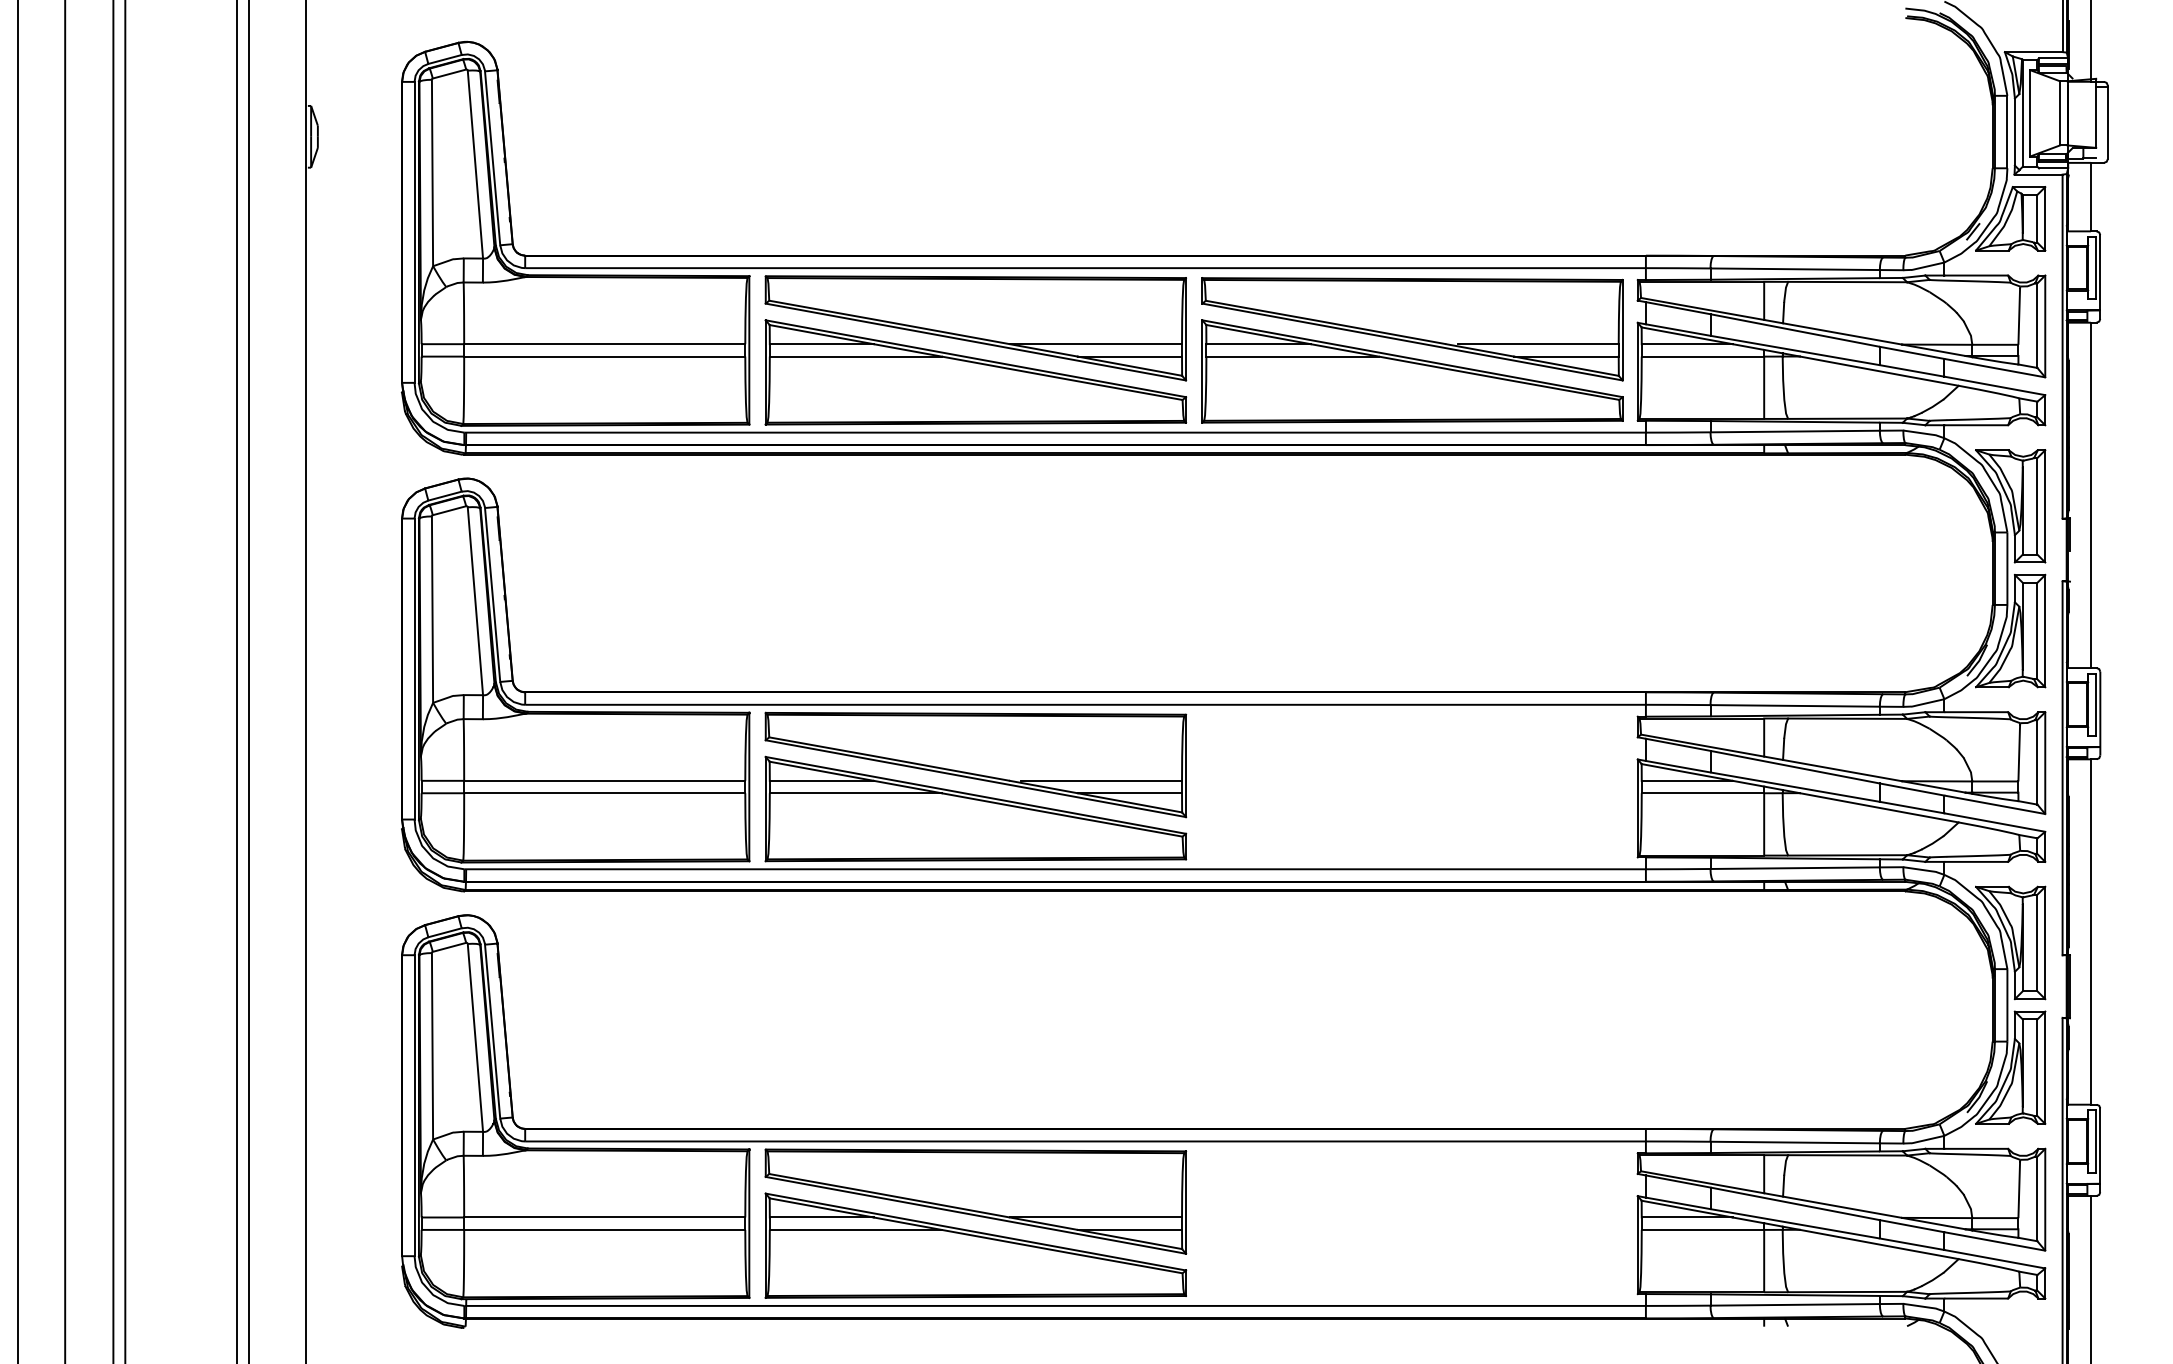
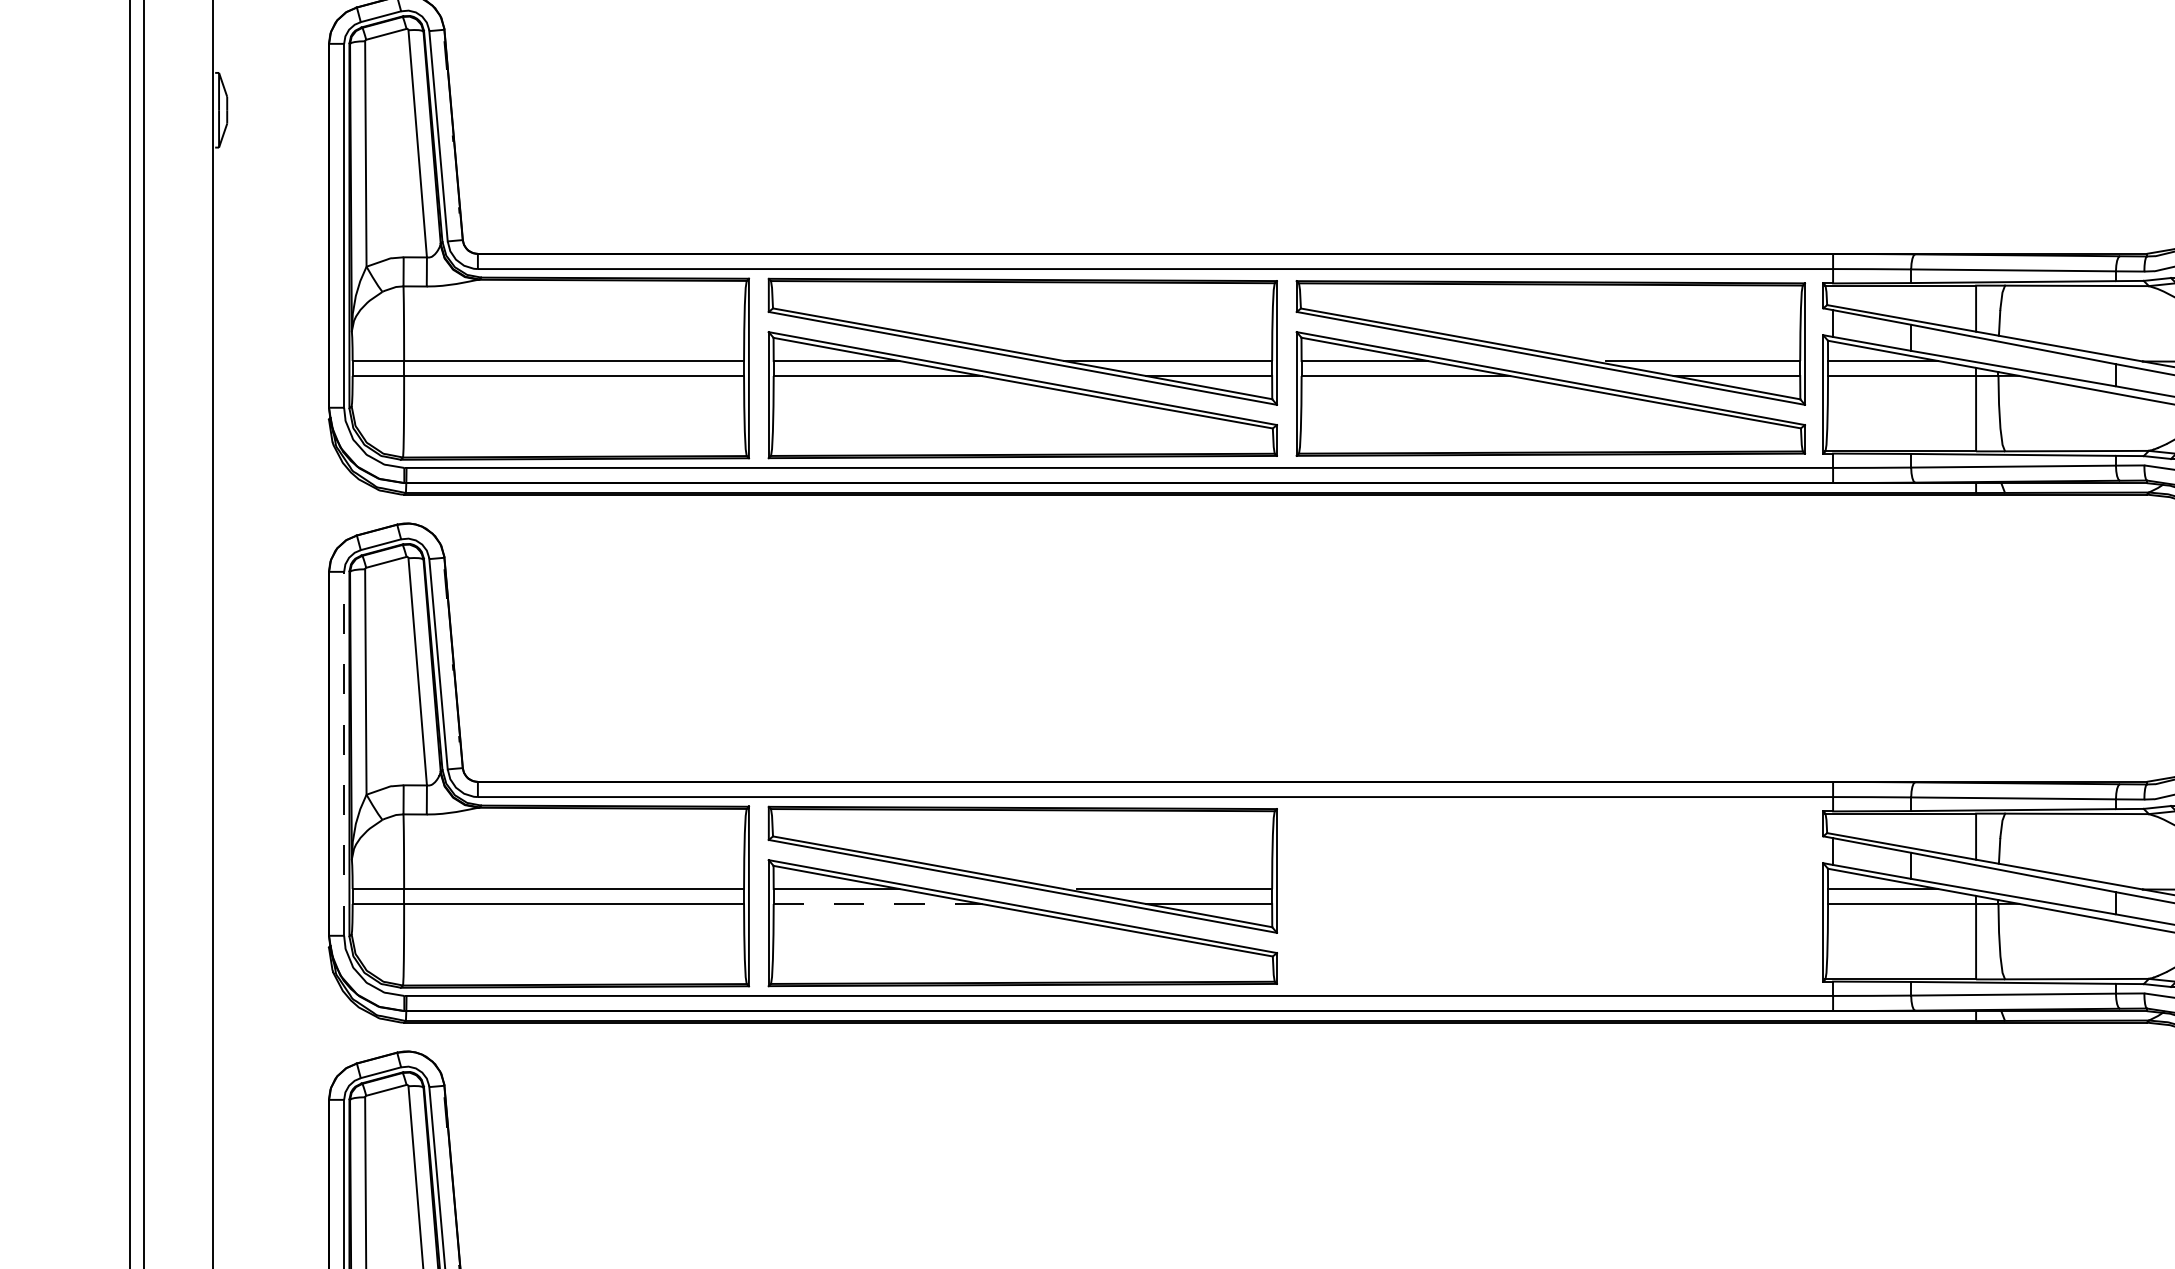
line: (414, 668) -> (344, 753), solid -> dashed
line: (856, 793) -> (878, 904), solid -> dashed

